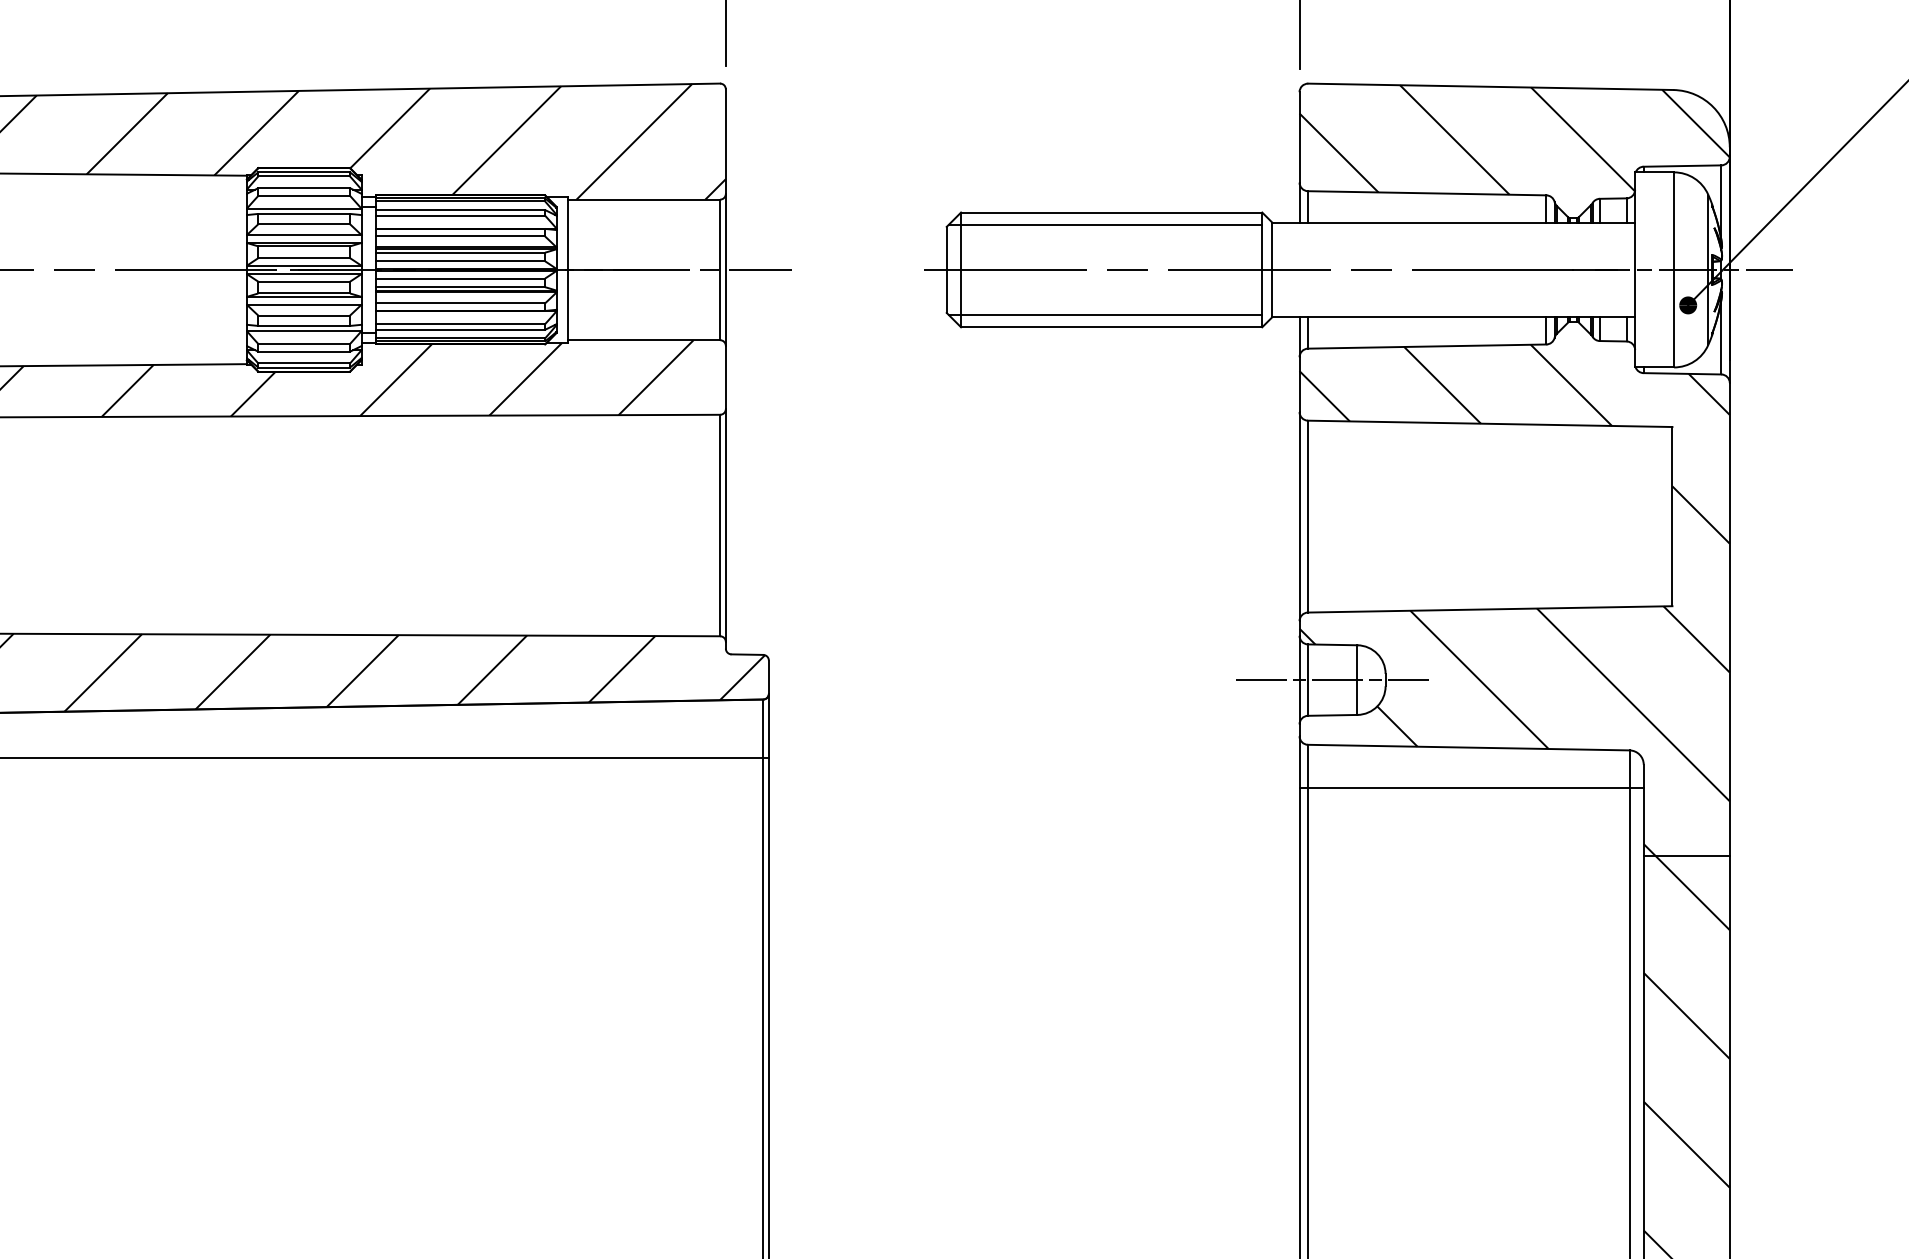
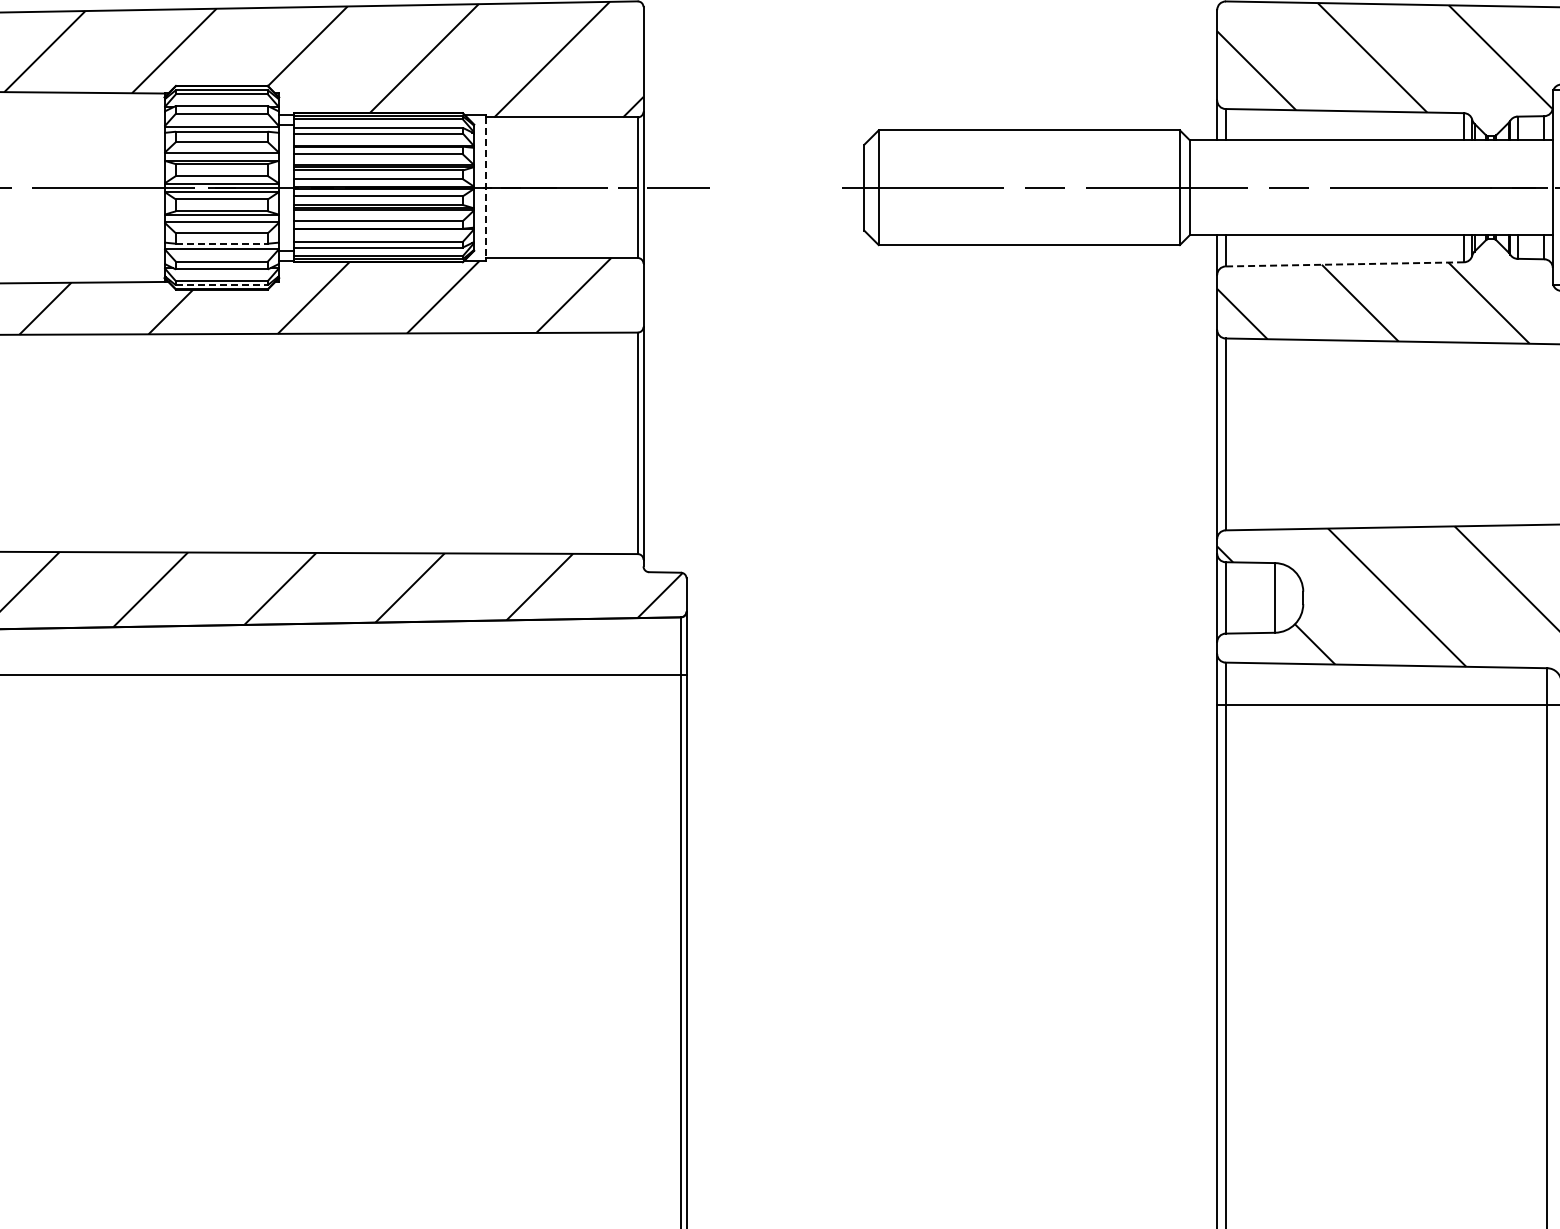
line: (1105, 224) -> (1023, 142), removed
line: (568, 270) -> (486, 188), solid -> dashed
line: (1105, 315) -> (1023, 233), removed
line: (304, 325) -> (222, 243), solid -> dashed
line: (1426, 346) -> (1344, 264), solid -> dashed
line: (304, 367) -> (222, 285), solid -> dashed
line: (1332, 680) -> (1250, 598), removed

